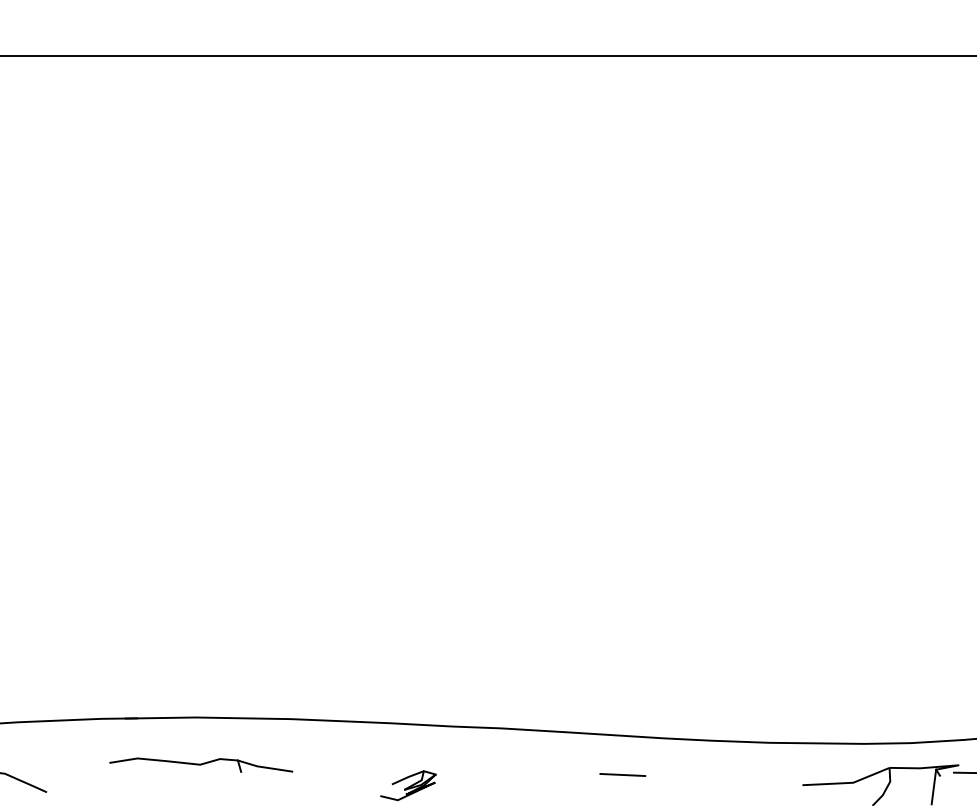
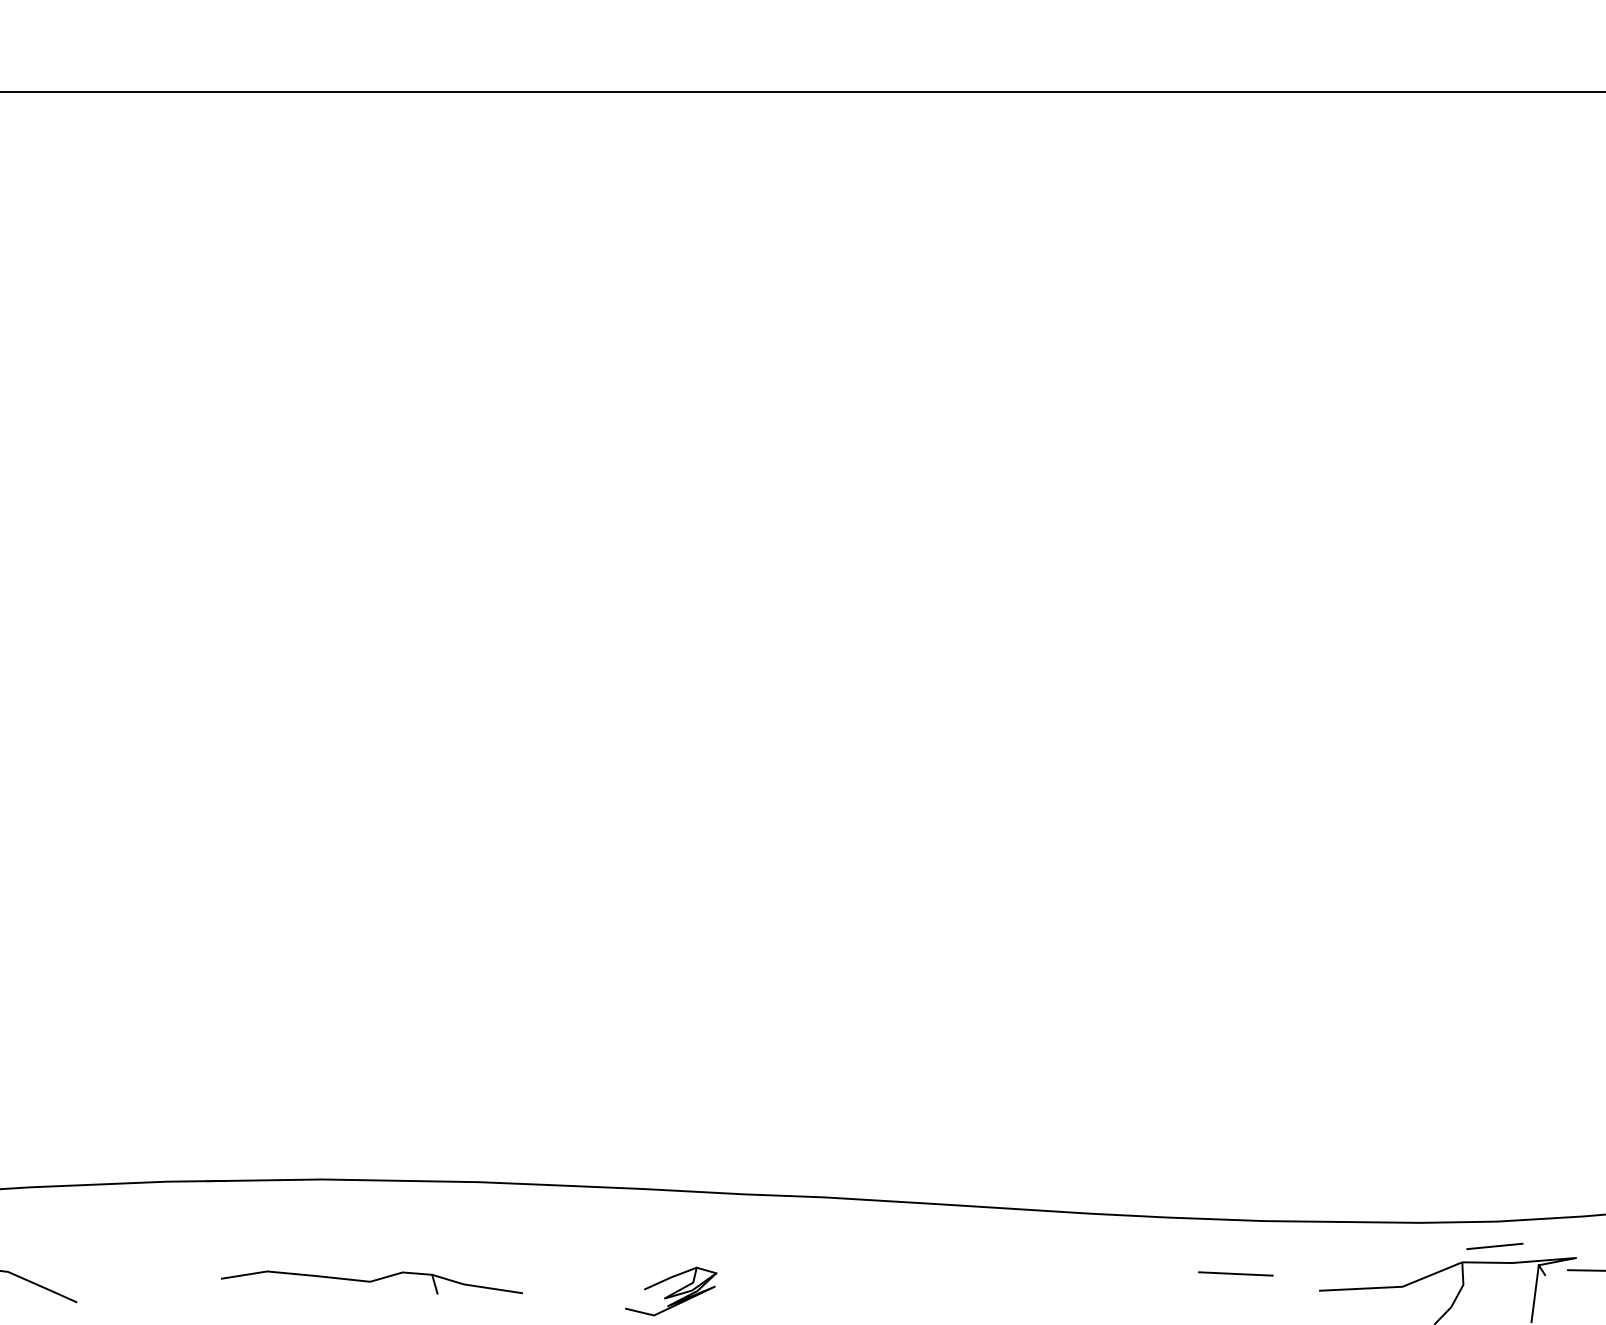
line: (909, 757) -> (1495, 1245), added
part: (201, 764) -> (372, 1281), moved
line: (622, 774) -> (1235, 1273), moved

